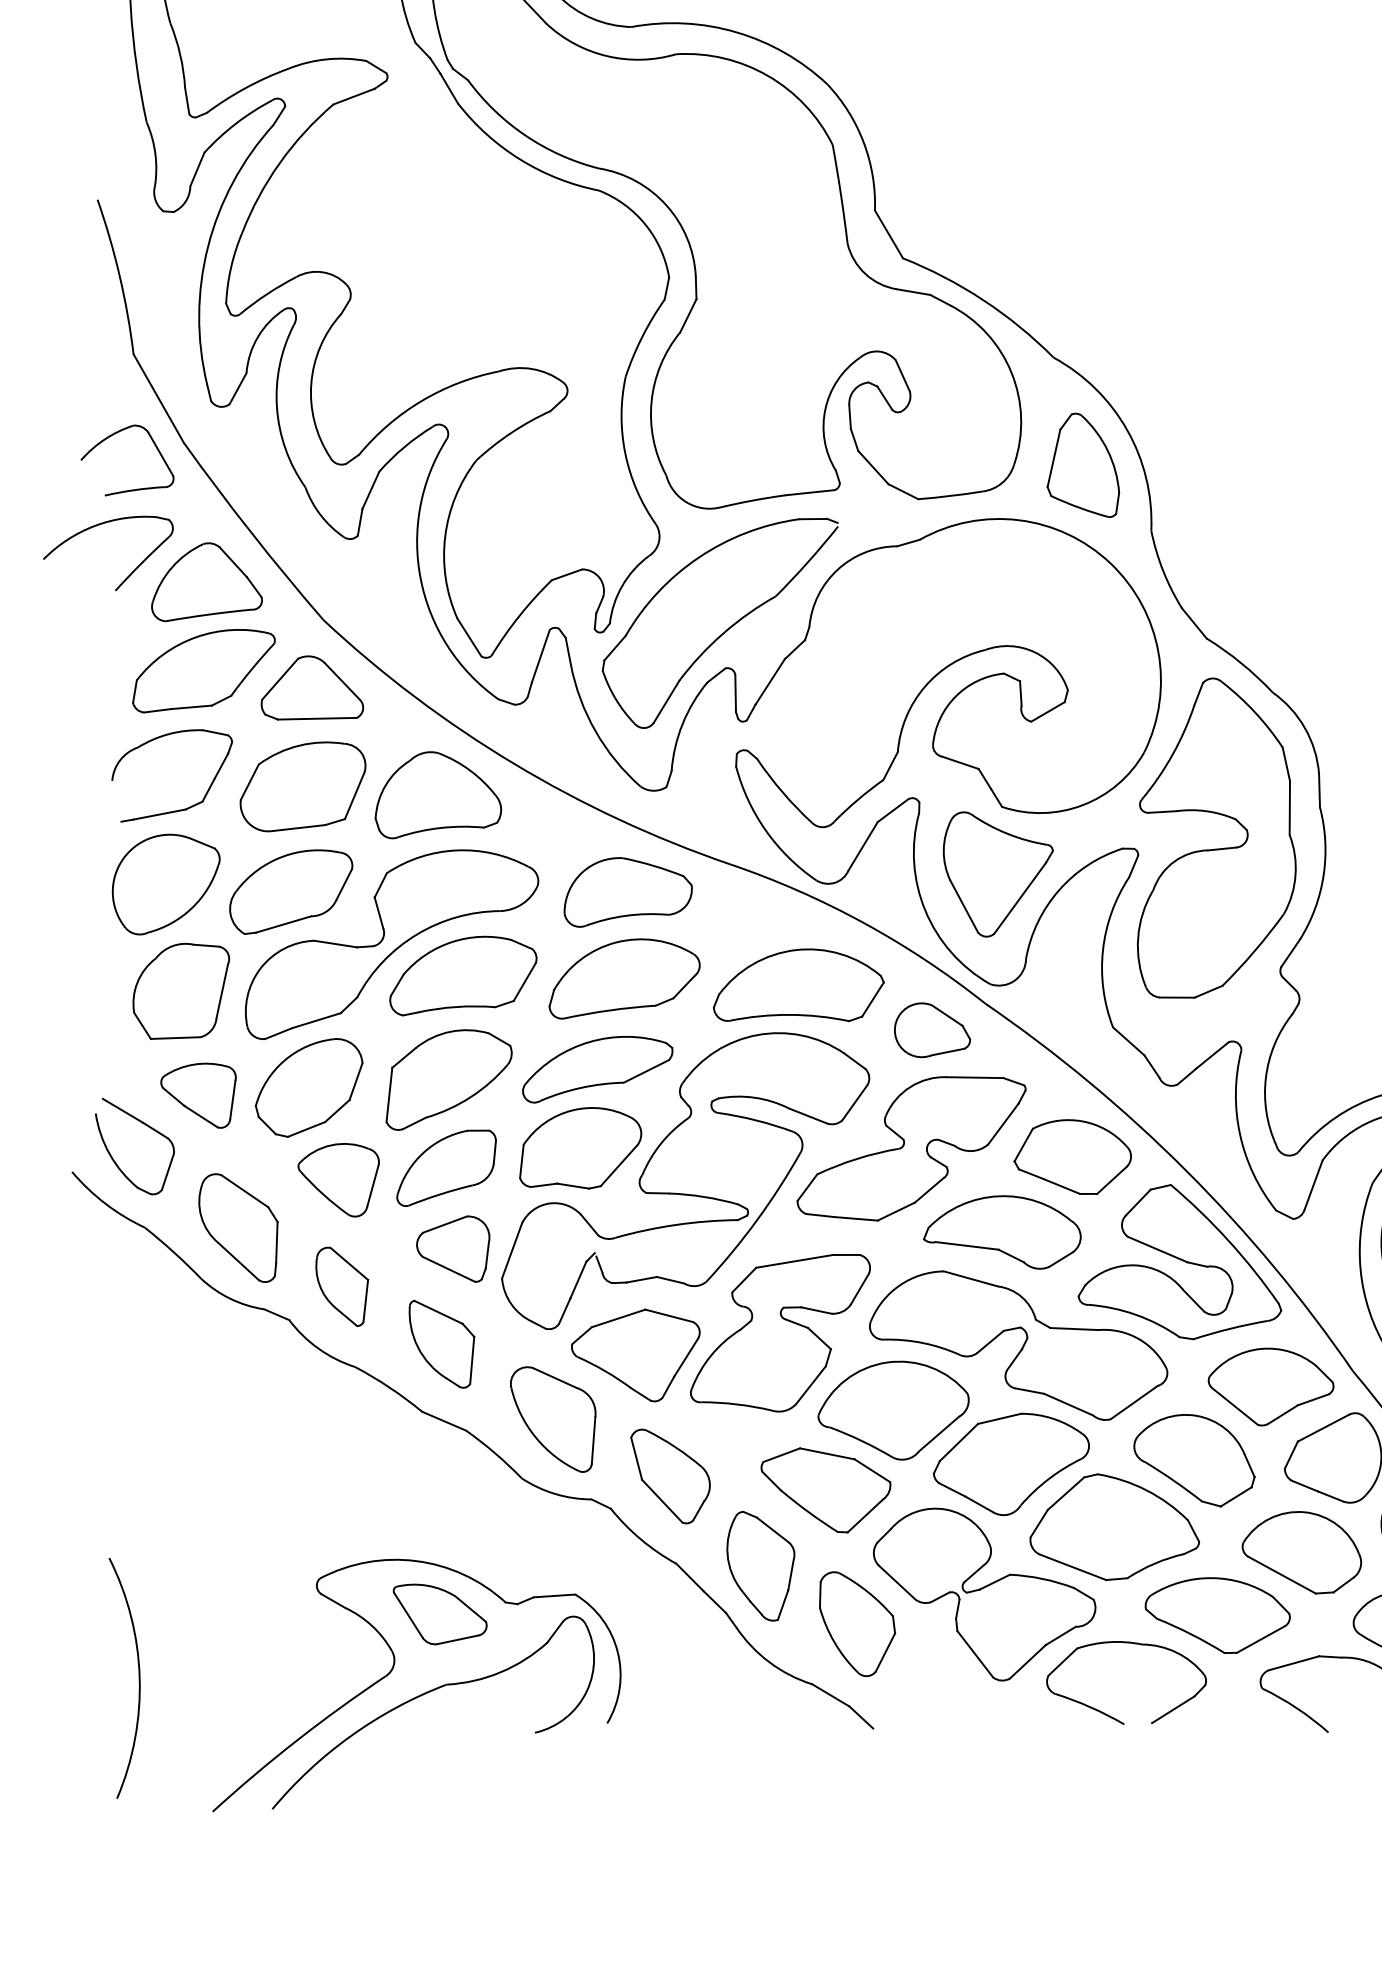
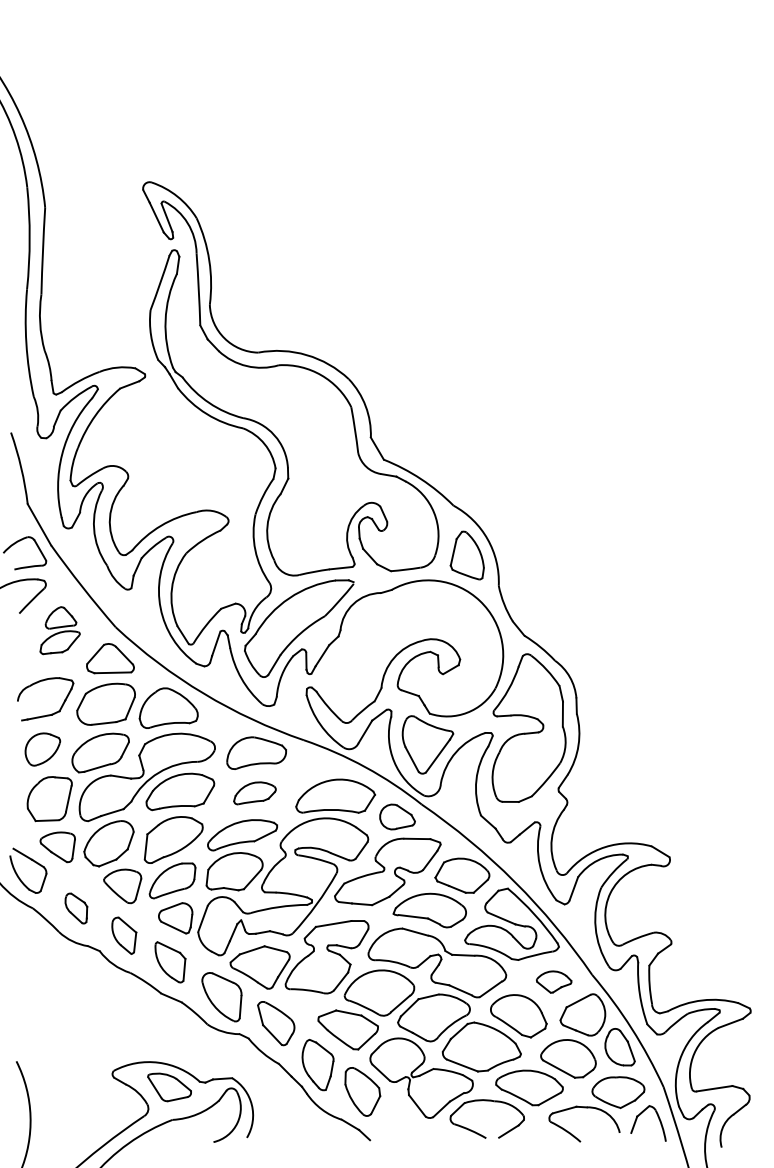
part: (202, 627) -> (59, 630), size x0.6
part: (165, 884) -> (42, 749), size x0.7
part: (623, 979) -> (254, 793), size x0.6
part: (238, 1227) -> (76, 908), size x0.6
part: (1269, 1385) -> (553, 981), size x0.6

